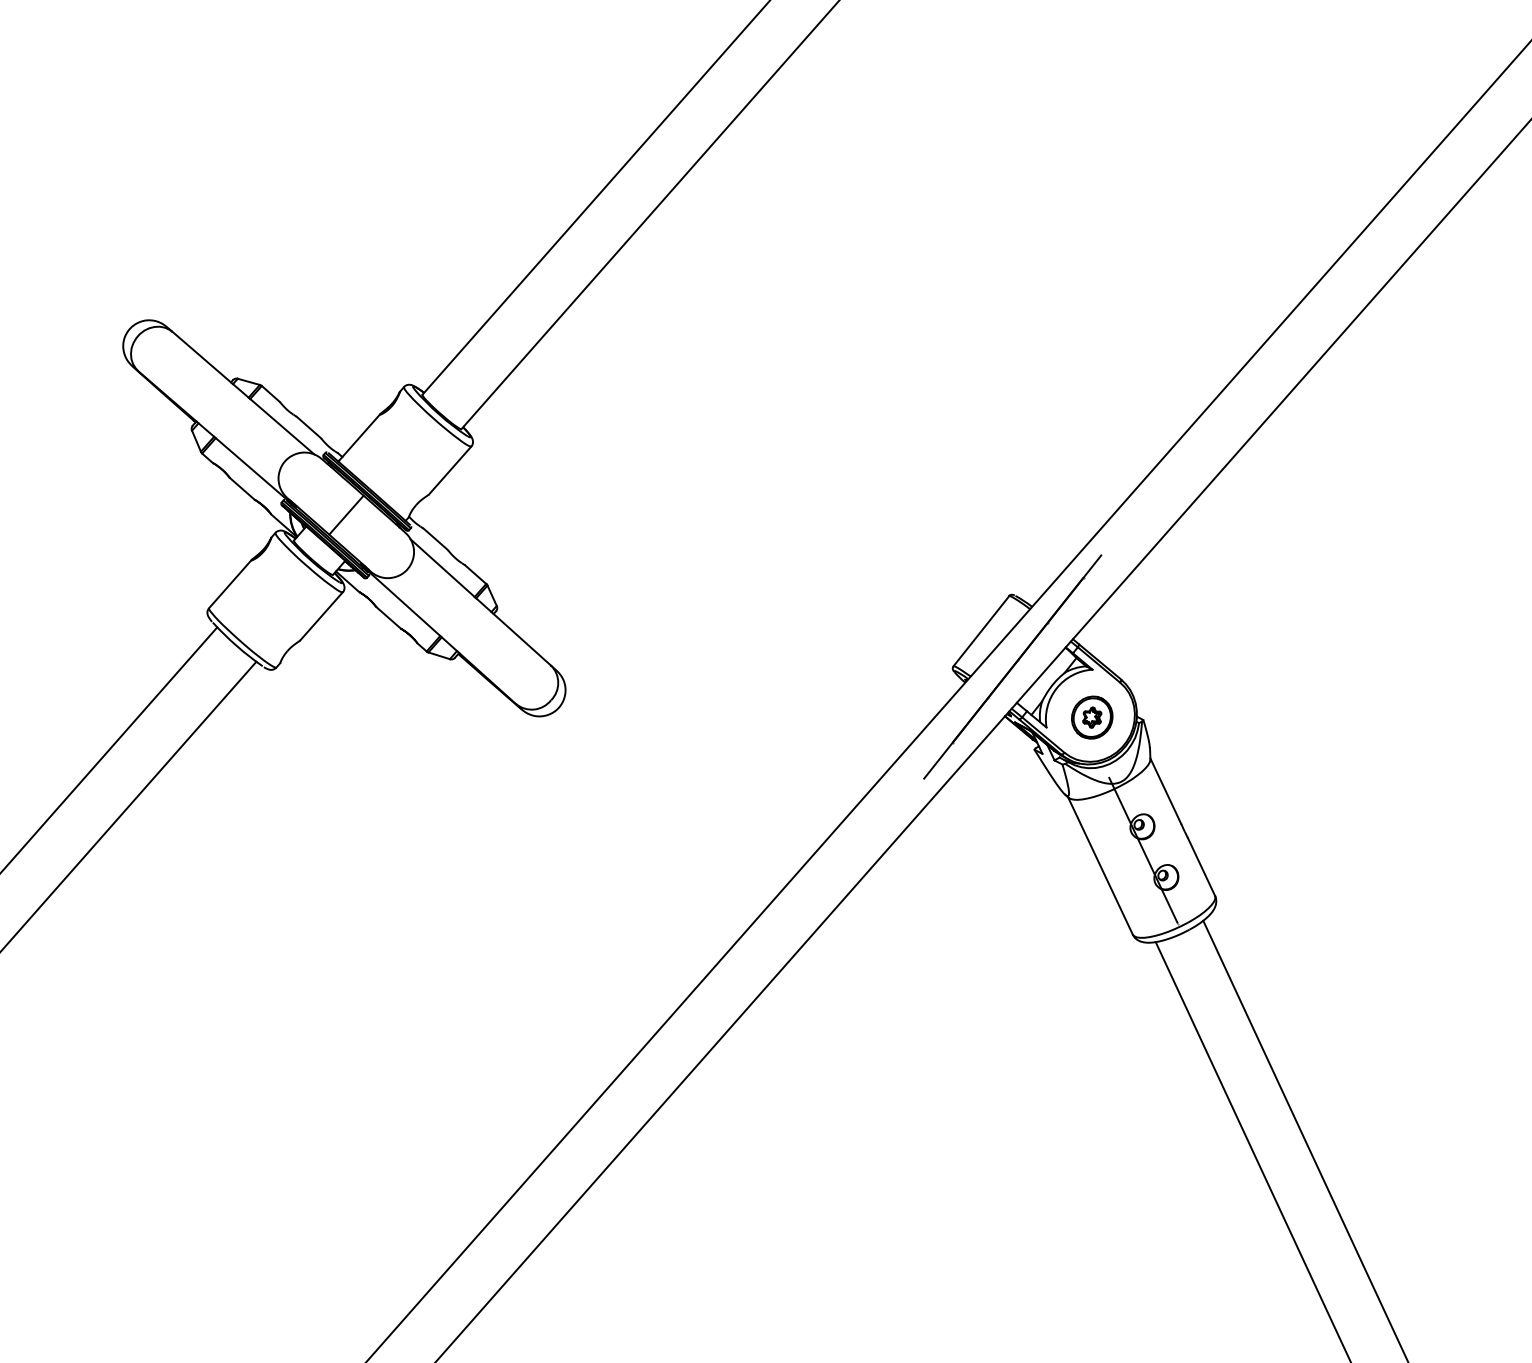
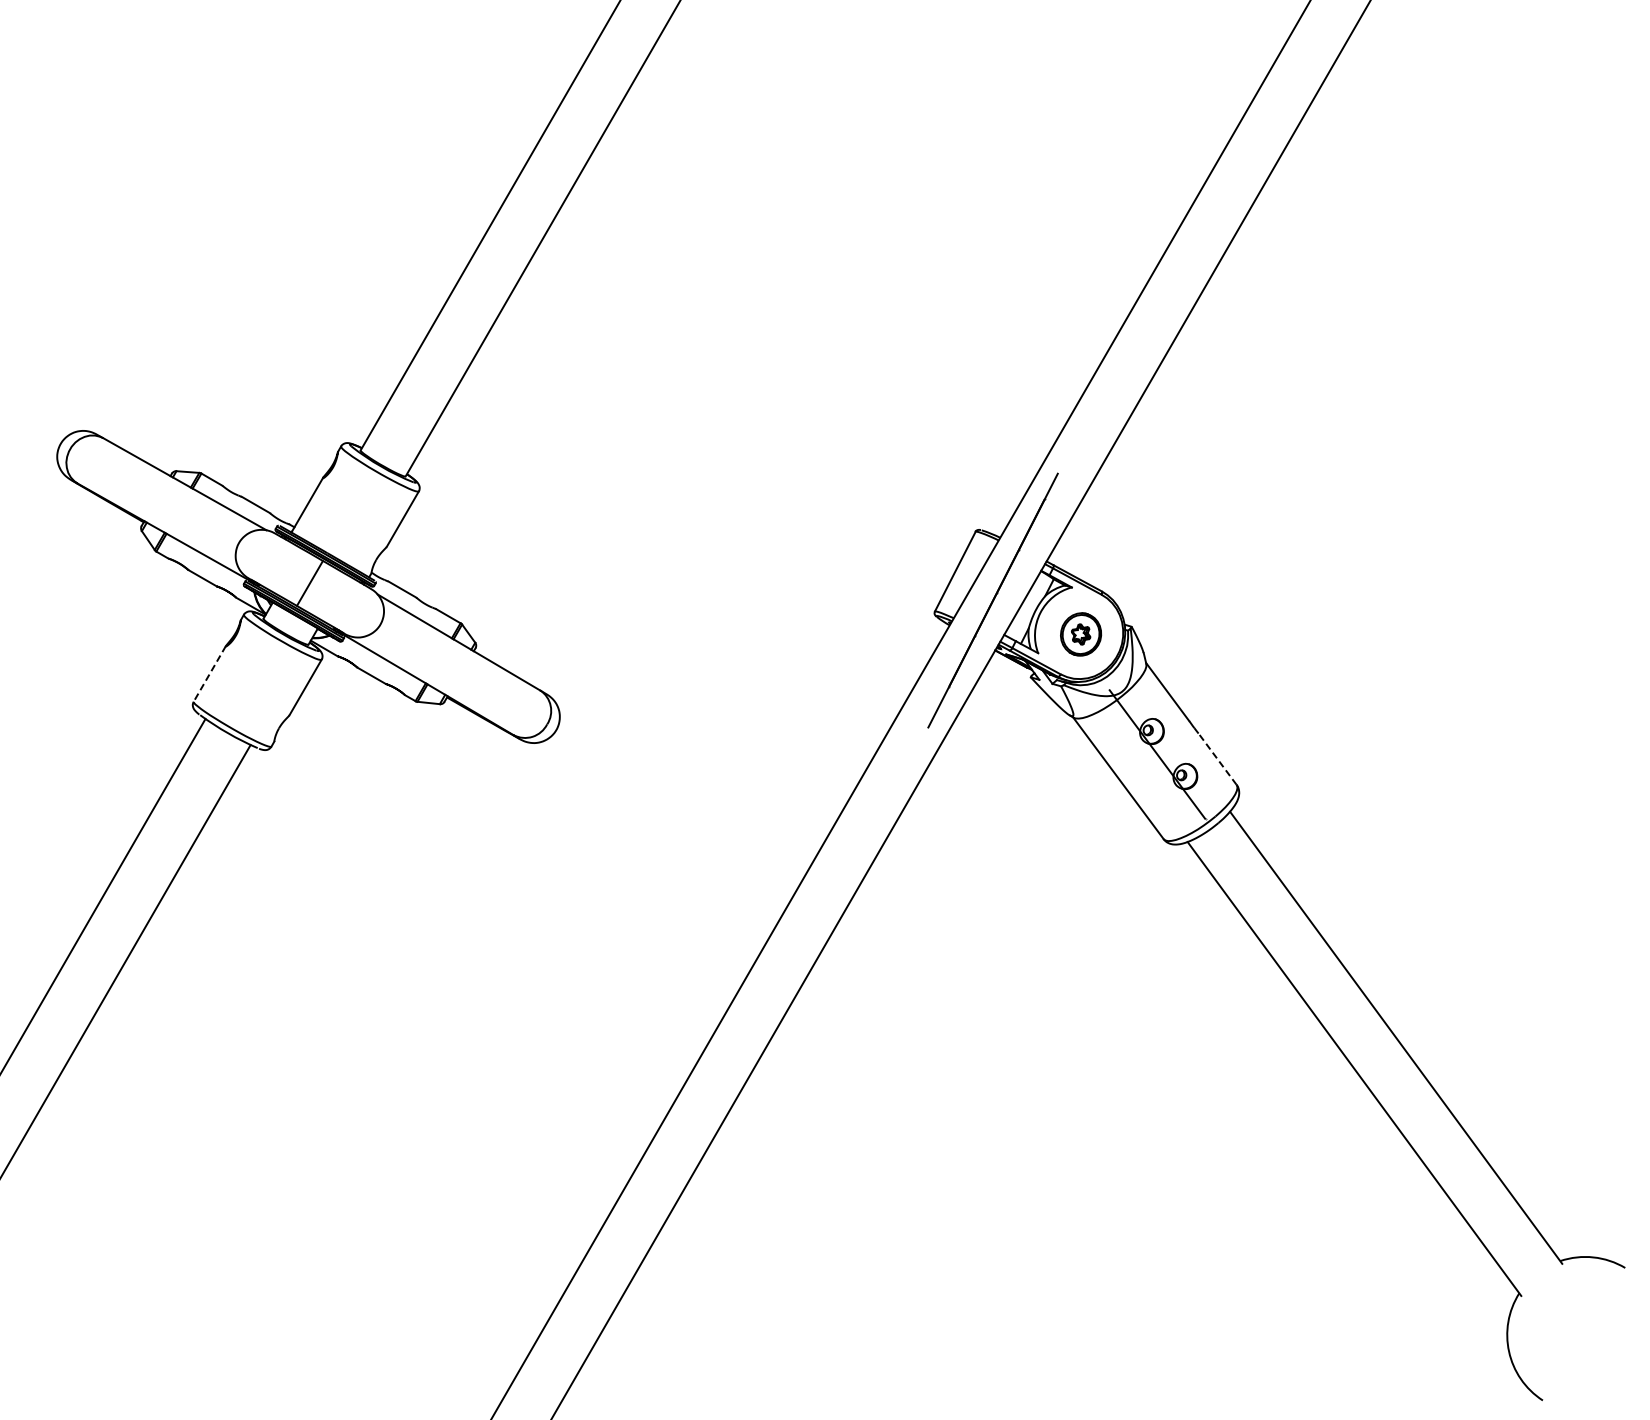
line: (229, 584) -> (209, 674), solid -> dashed
line: (1201, 867) -> (1217, 759), solid -> dashed

